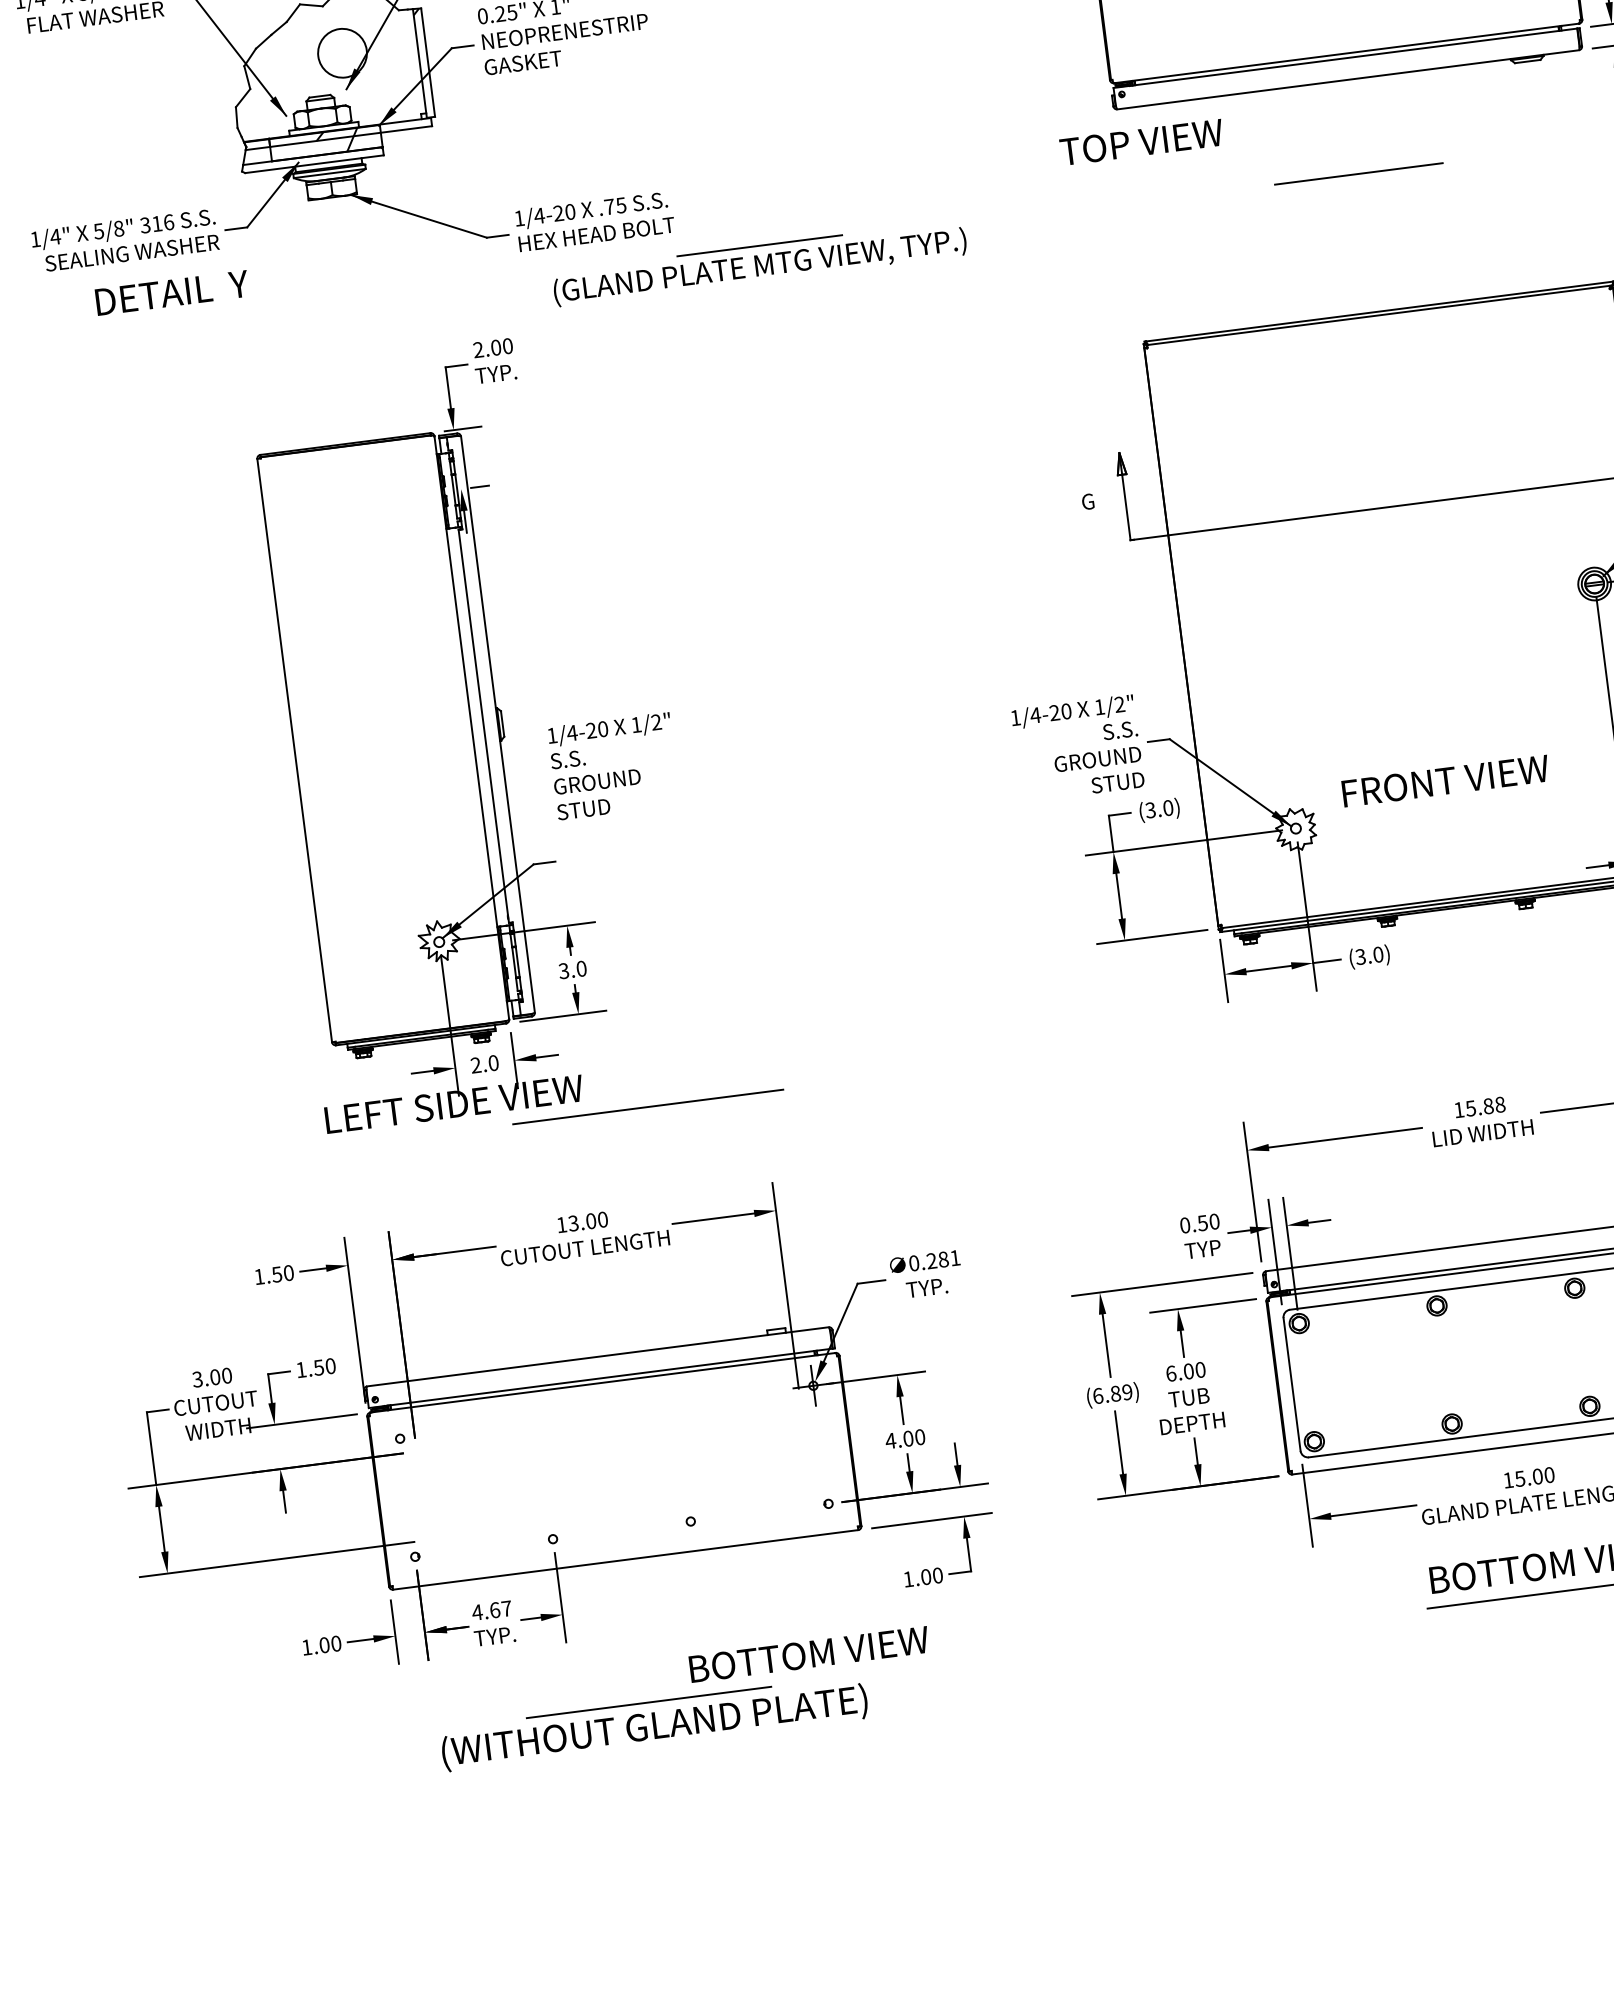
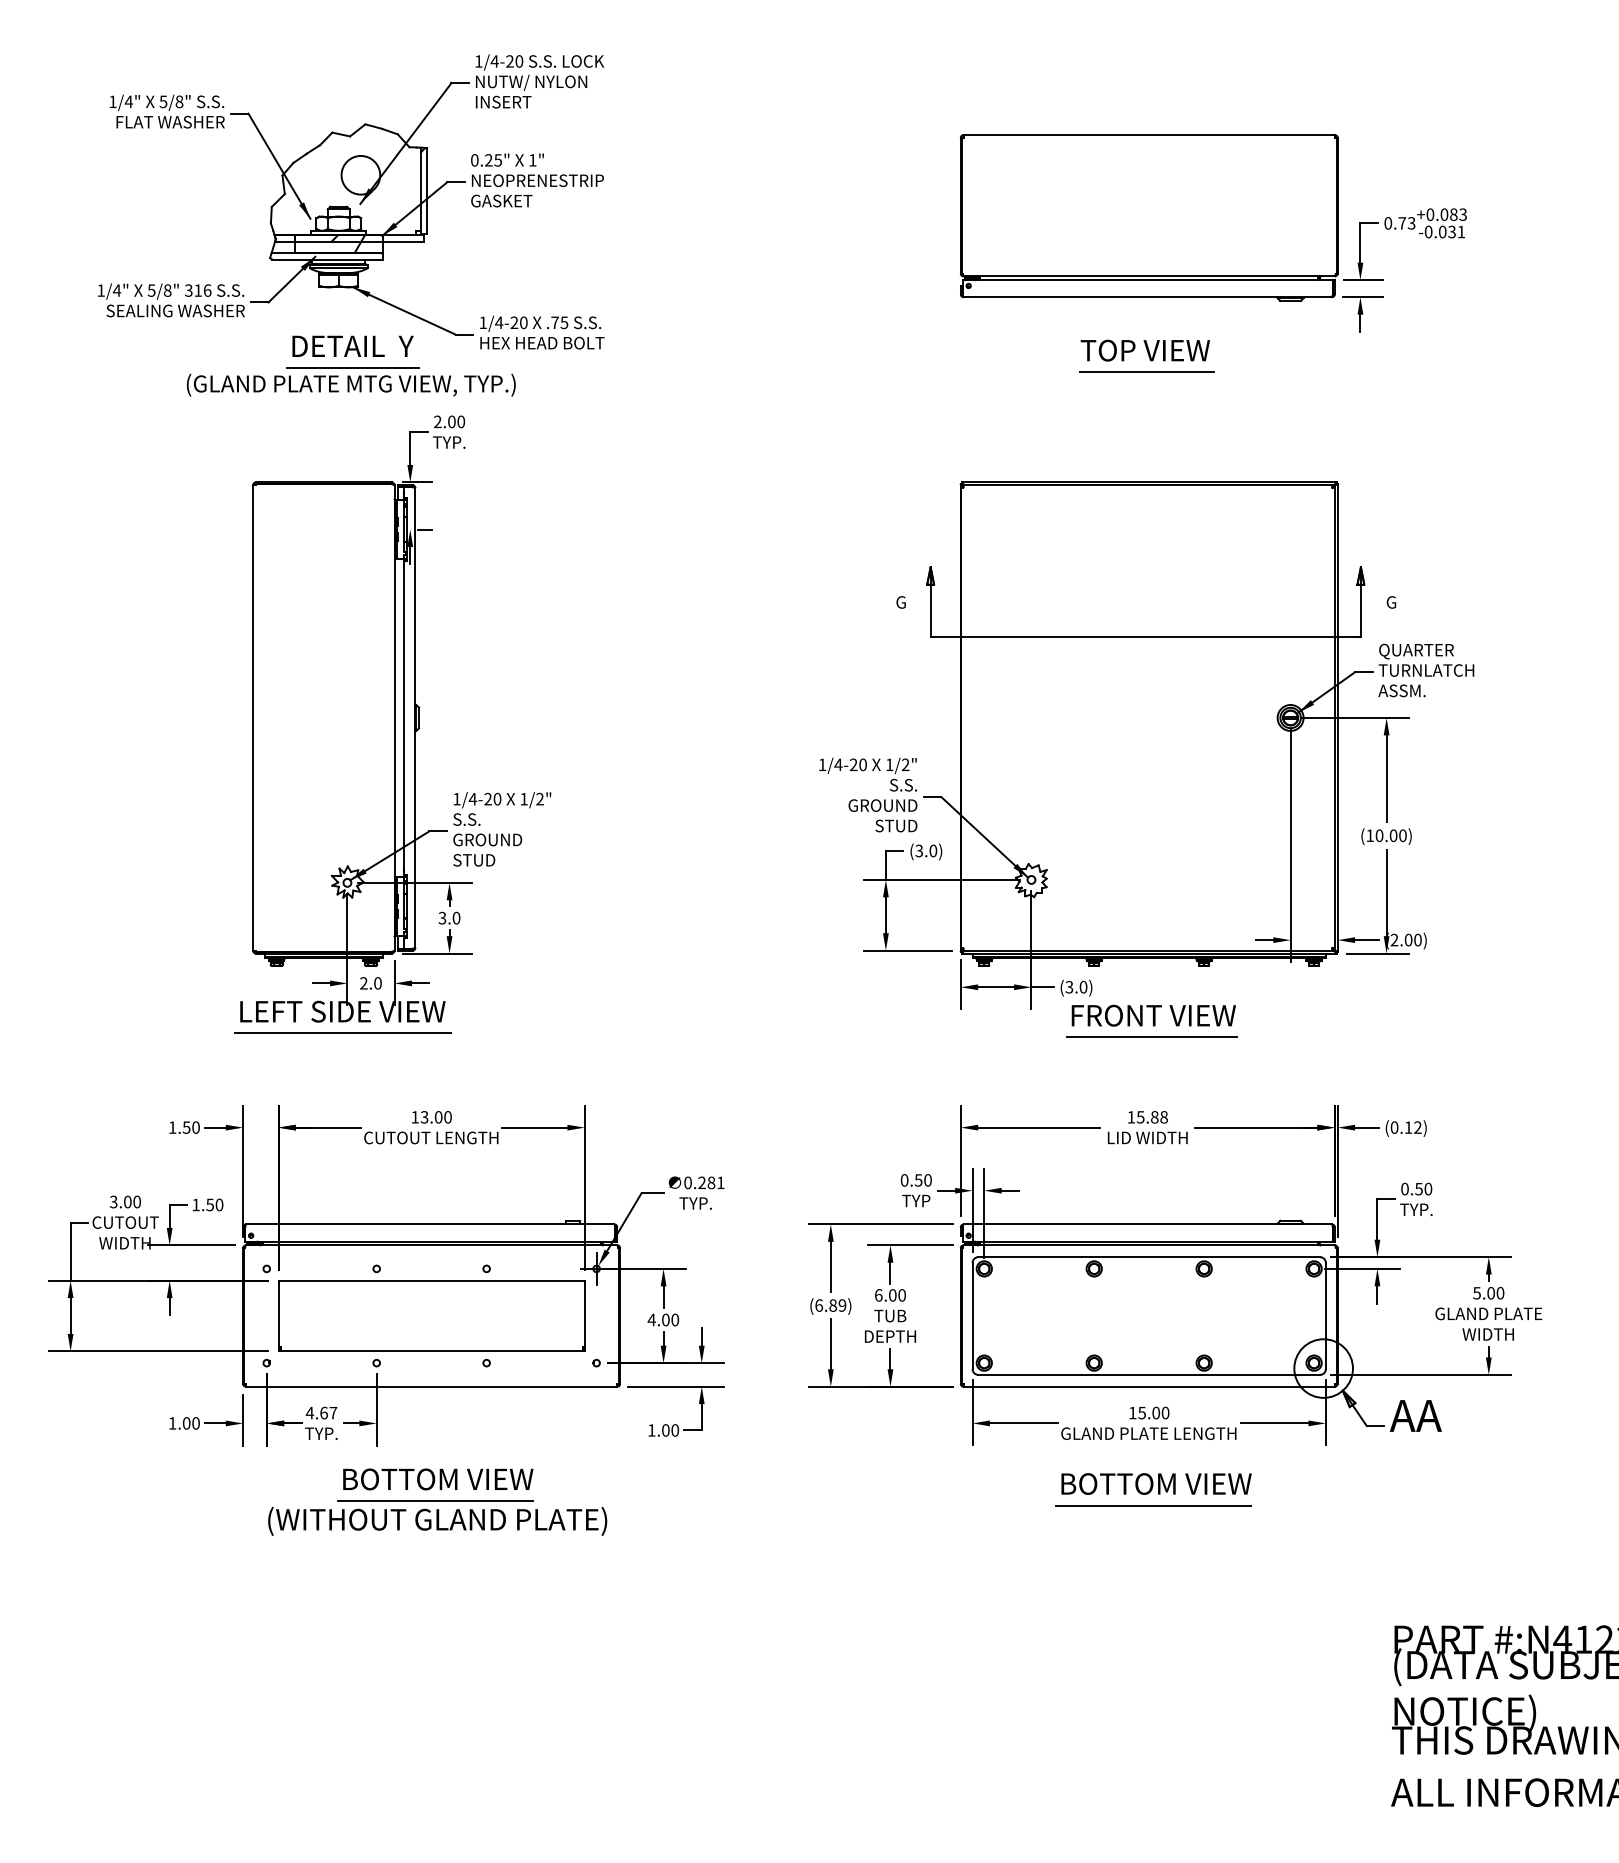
text: (1140, 142) -> (1144, 350), moved
part: (758, 262) -> (350, 381), moved
text: (171, 291) -> (352, 345), moved
text: (614, 766) -> (502, 829), moved
text: (1445, 780) -> (1153, 1015), moved
line: (1471, 1006) -> (1151, 1037), added
line: (647, 1105) -> (342, 1032), moved
part: (612, 1460) -> (431, 1307), added
text: (809, 1654) -> (438, 1479), moved

